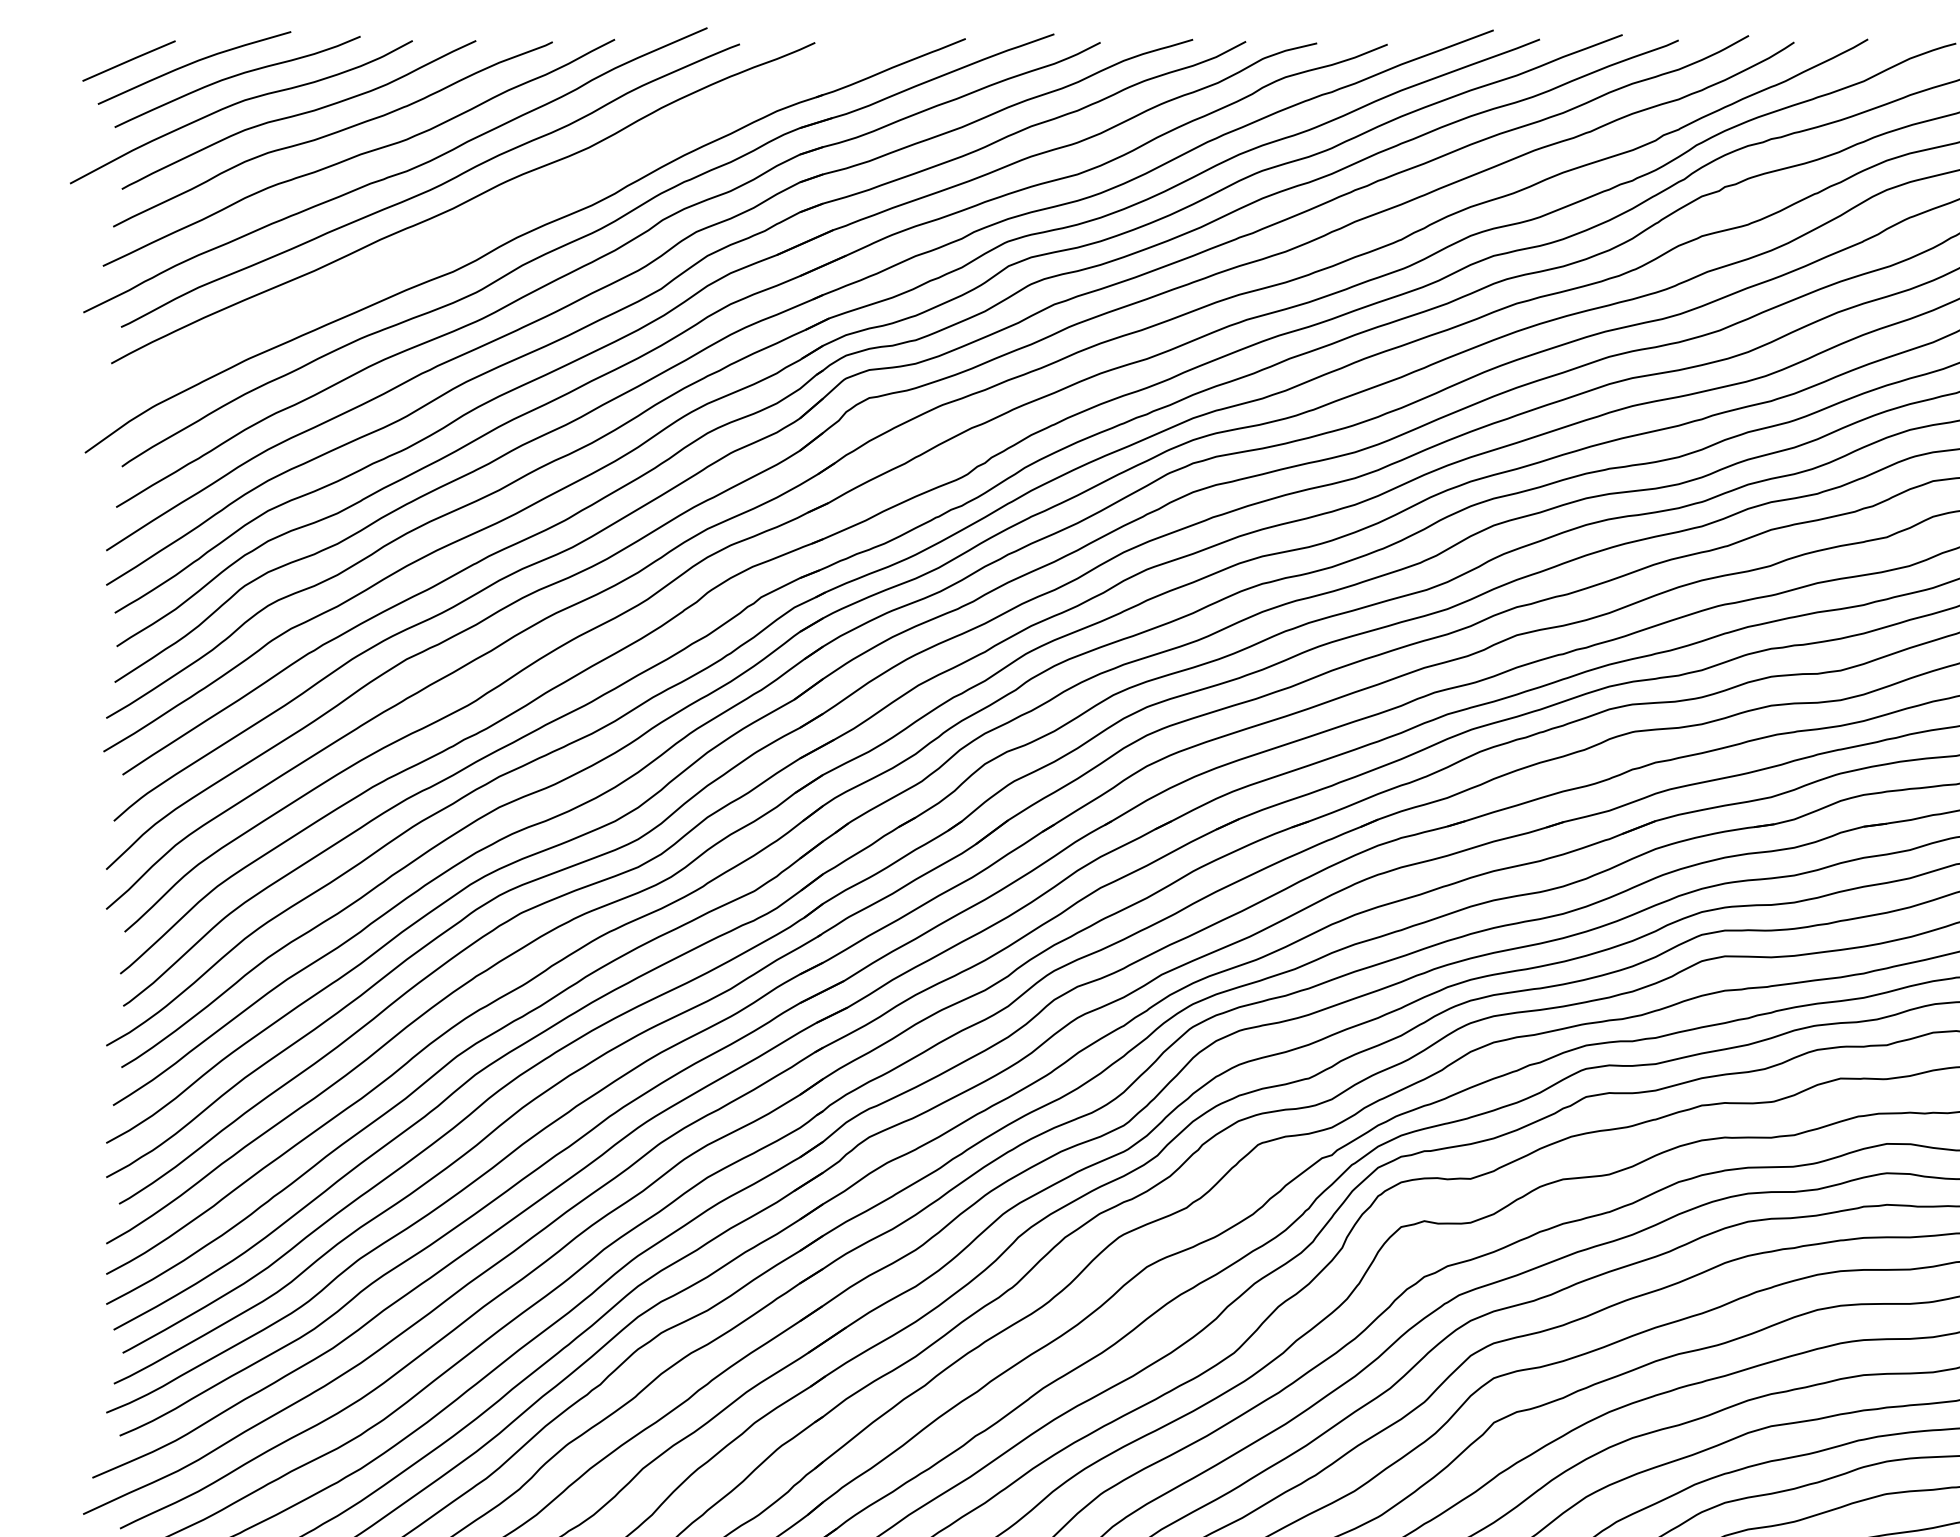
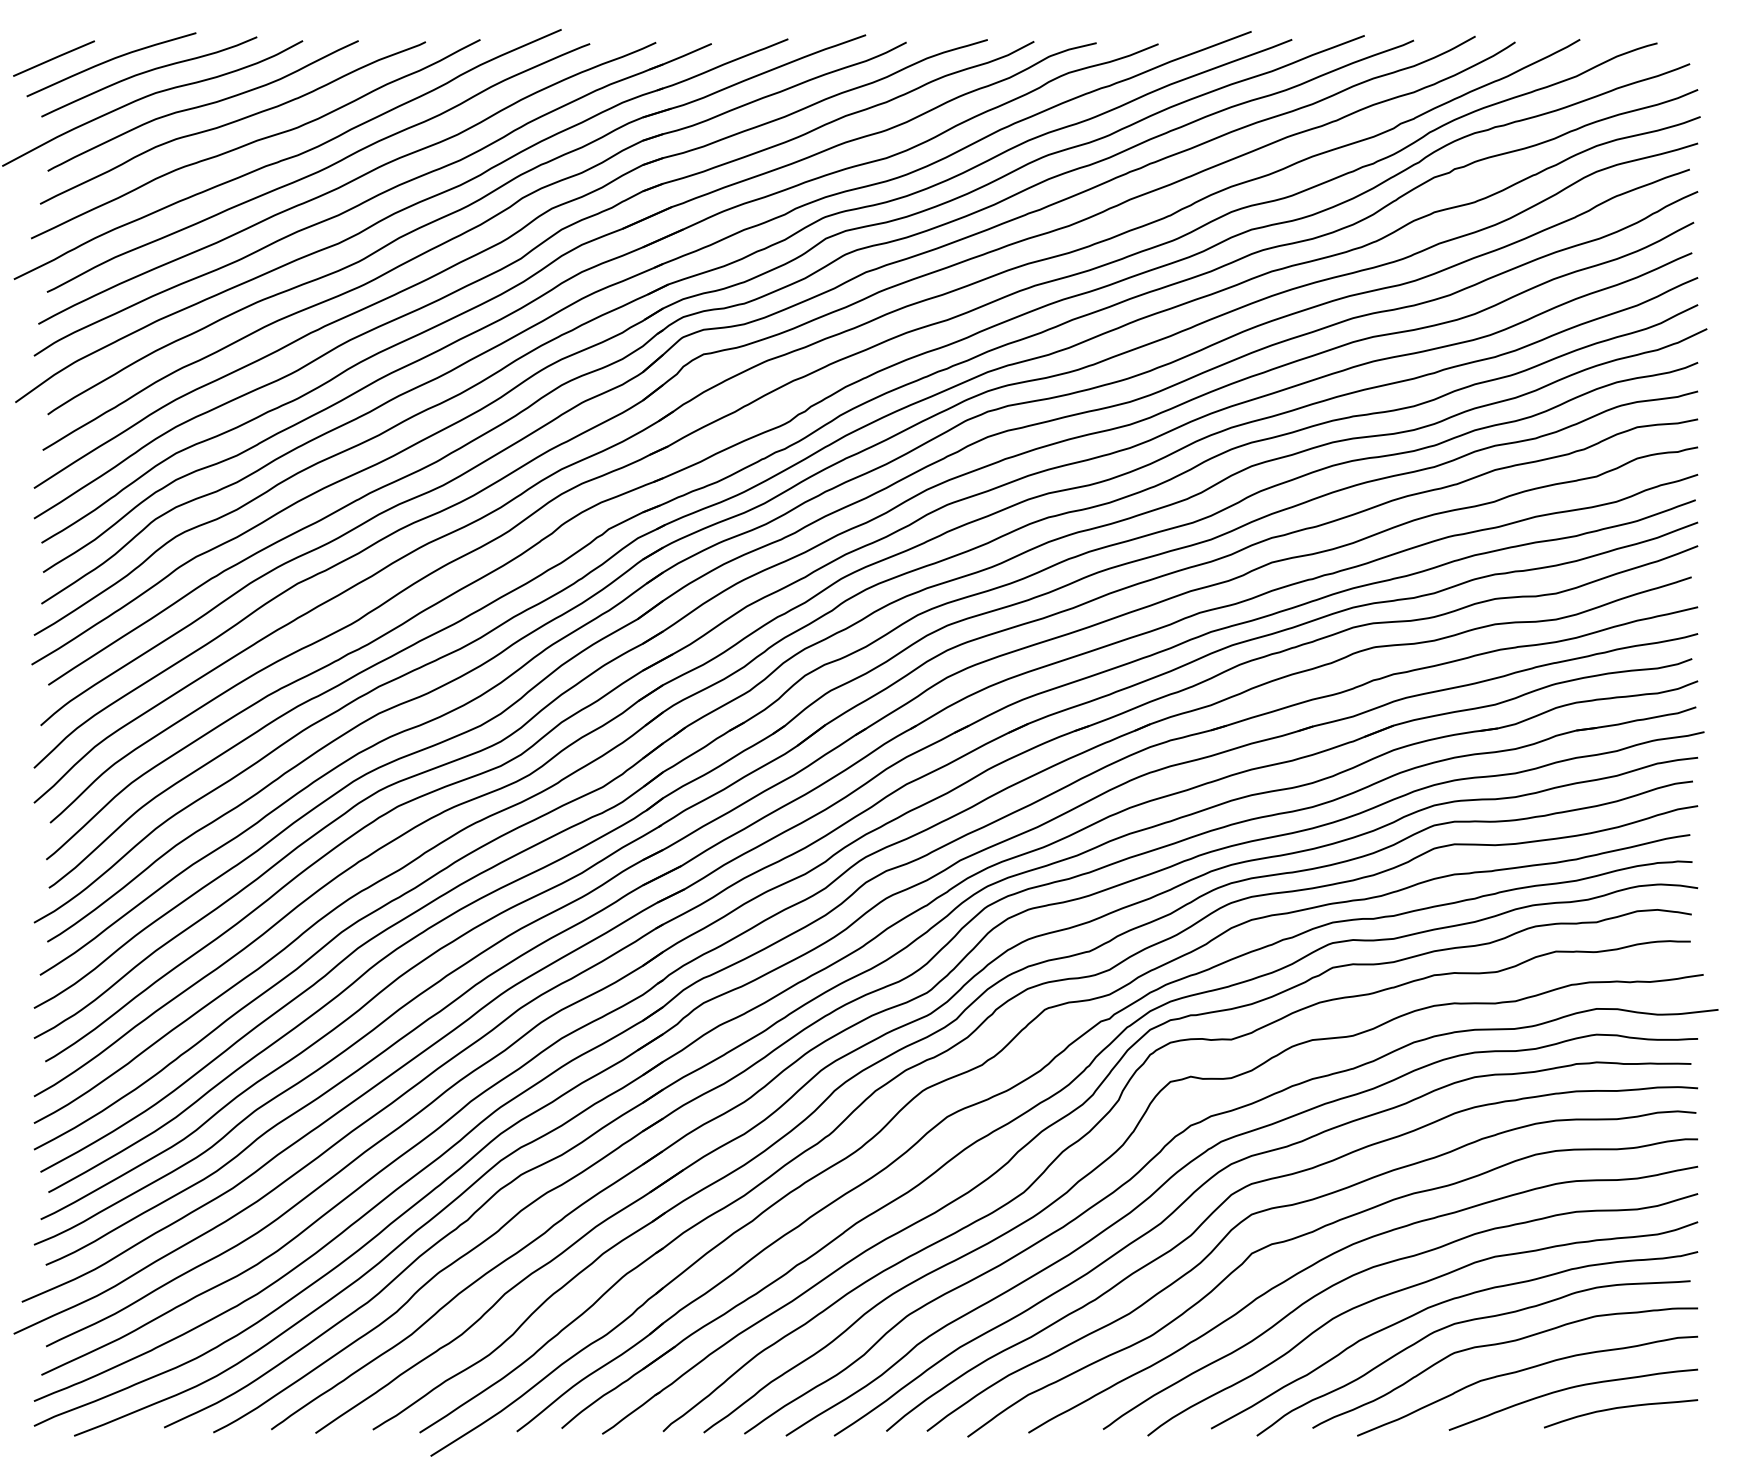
part: (491, 221) -> (372, 199), added

